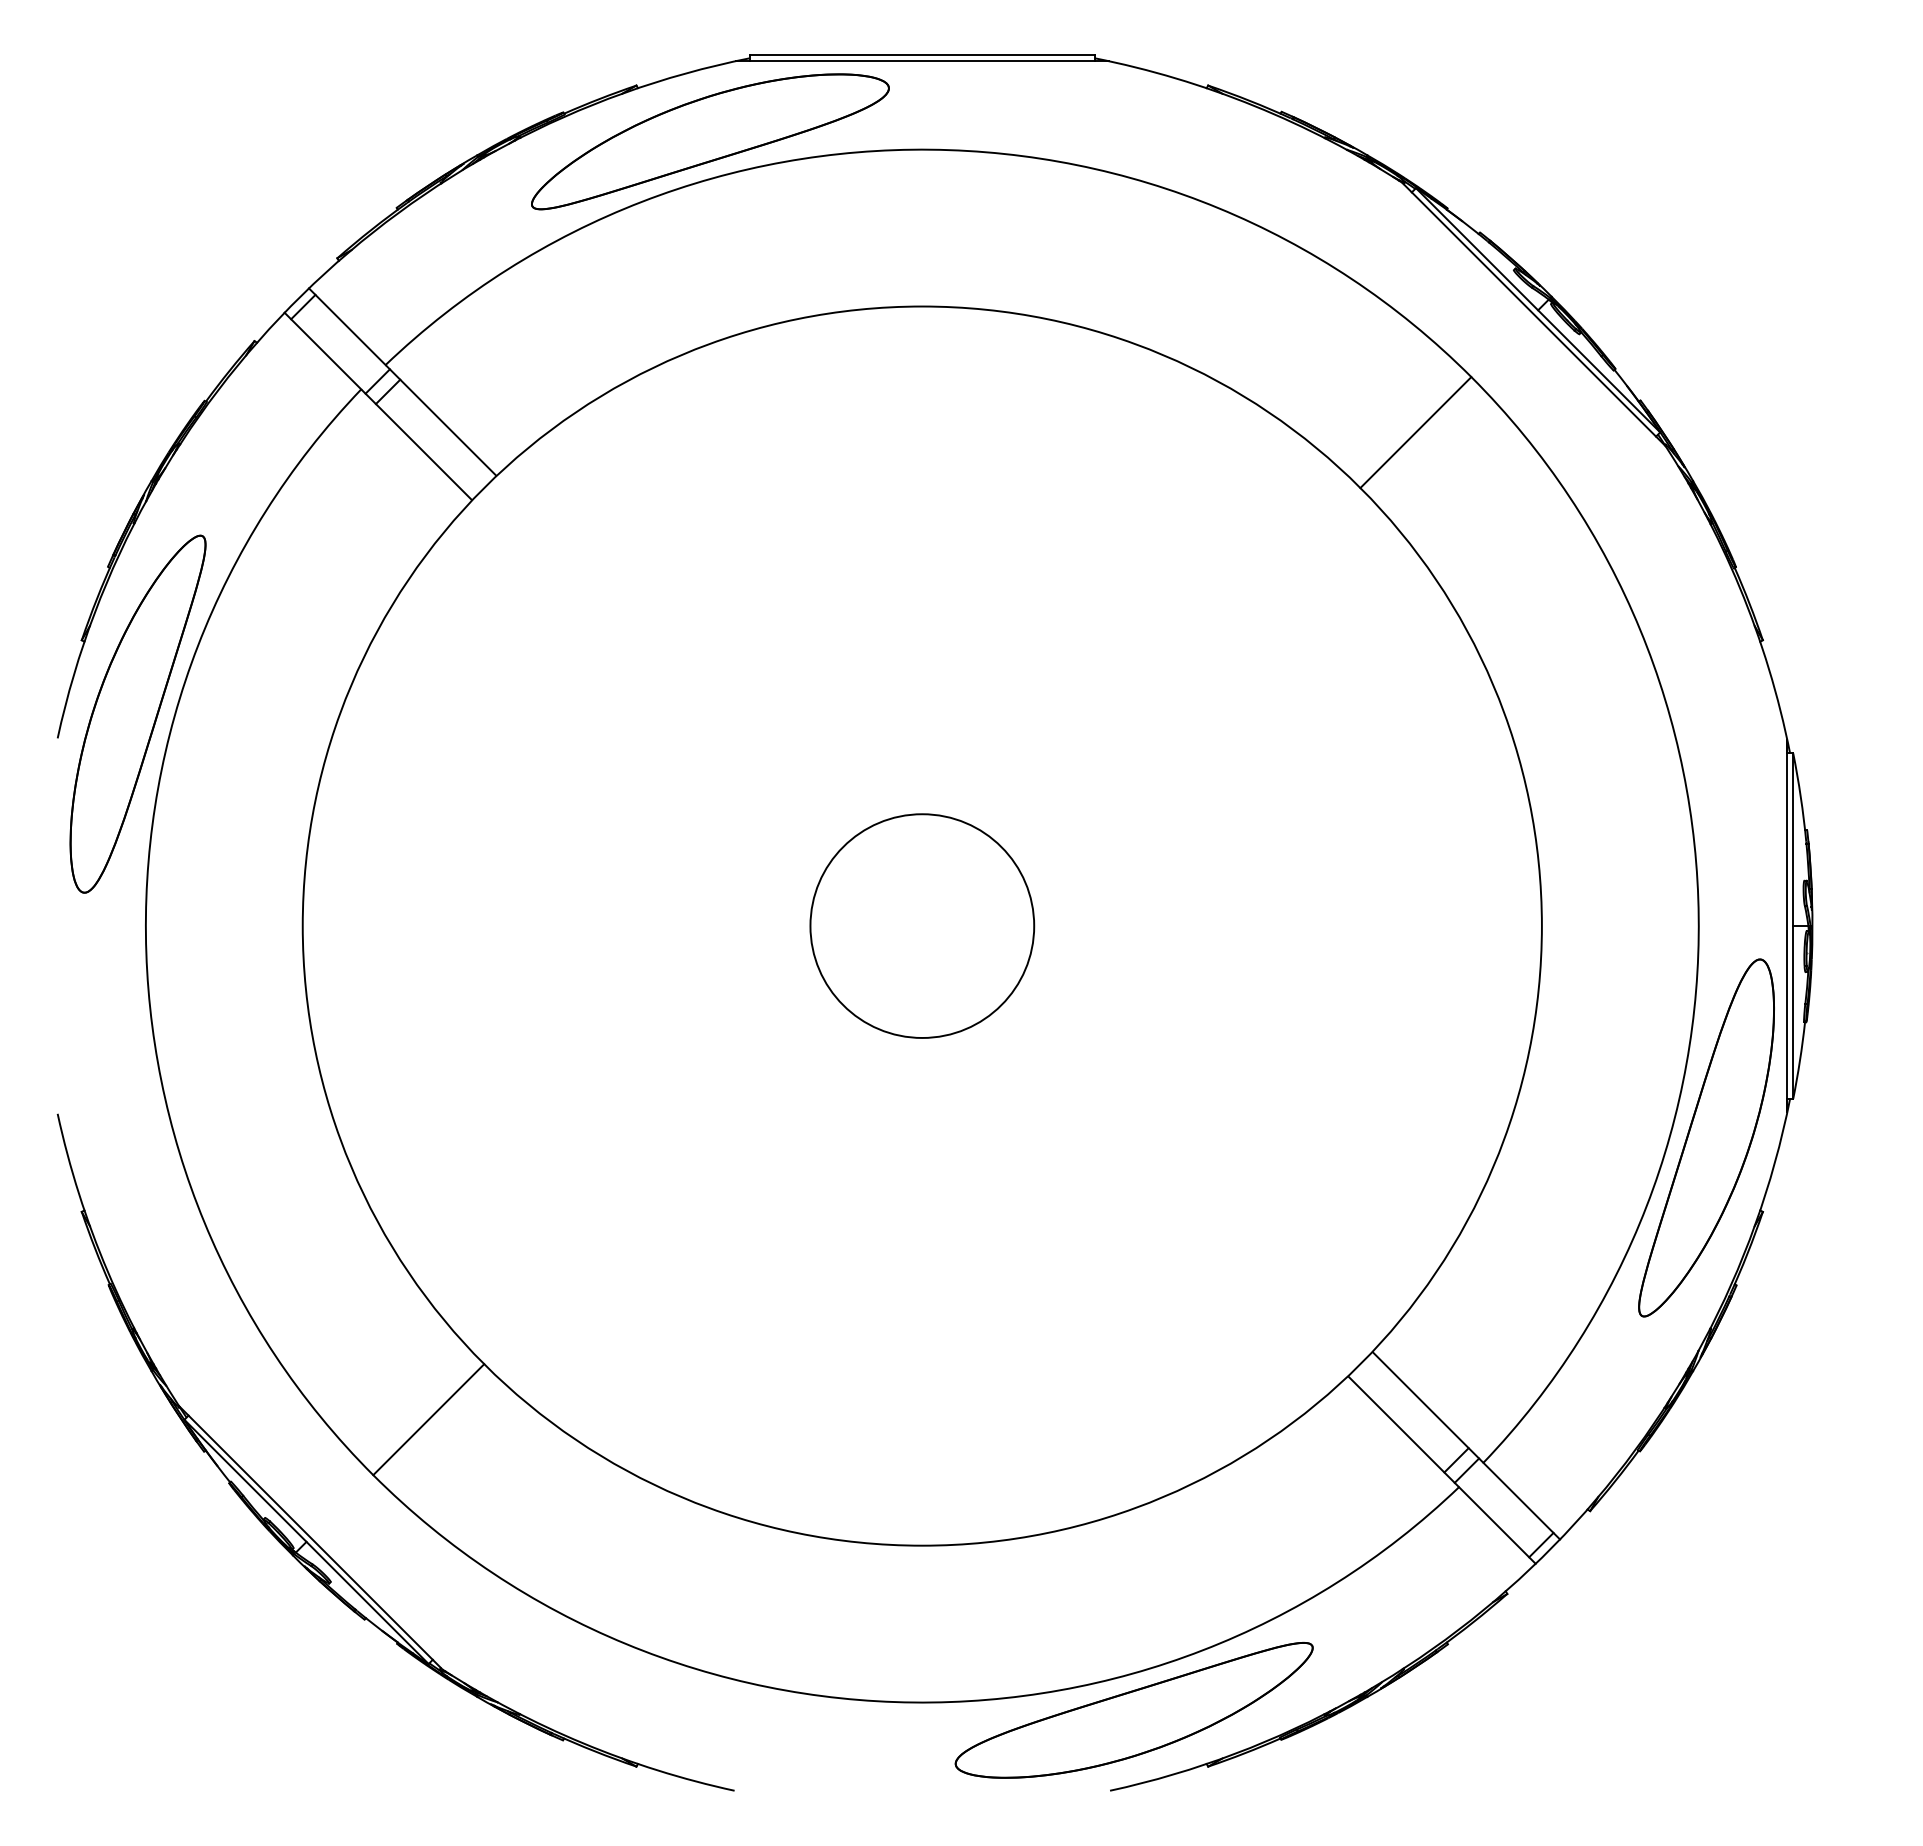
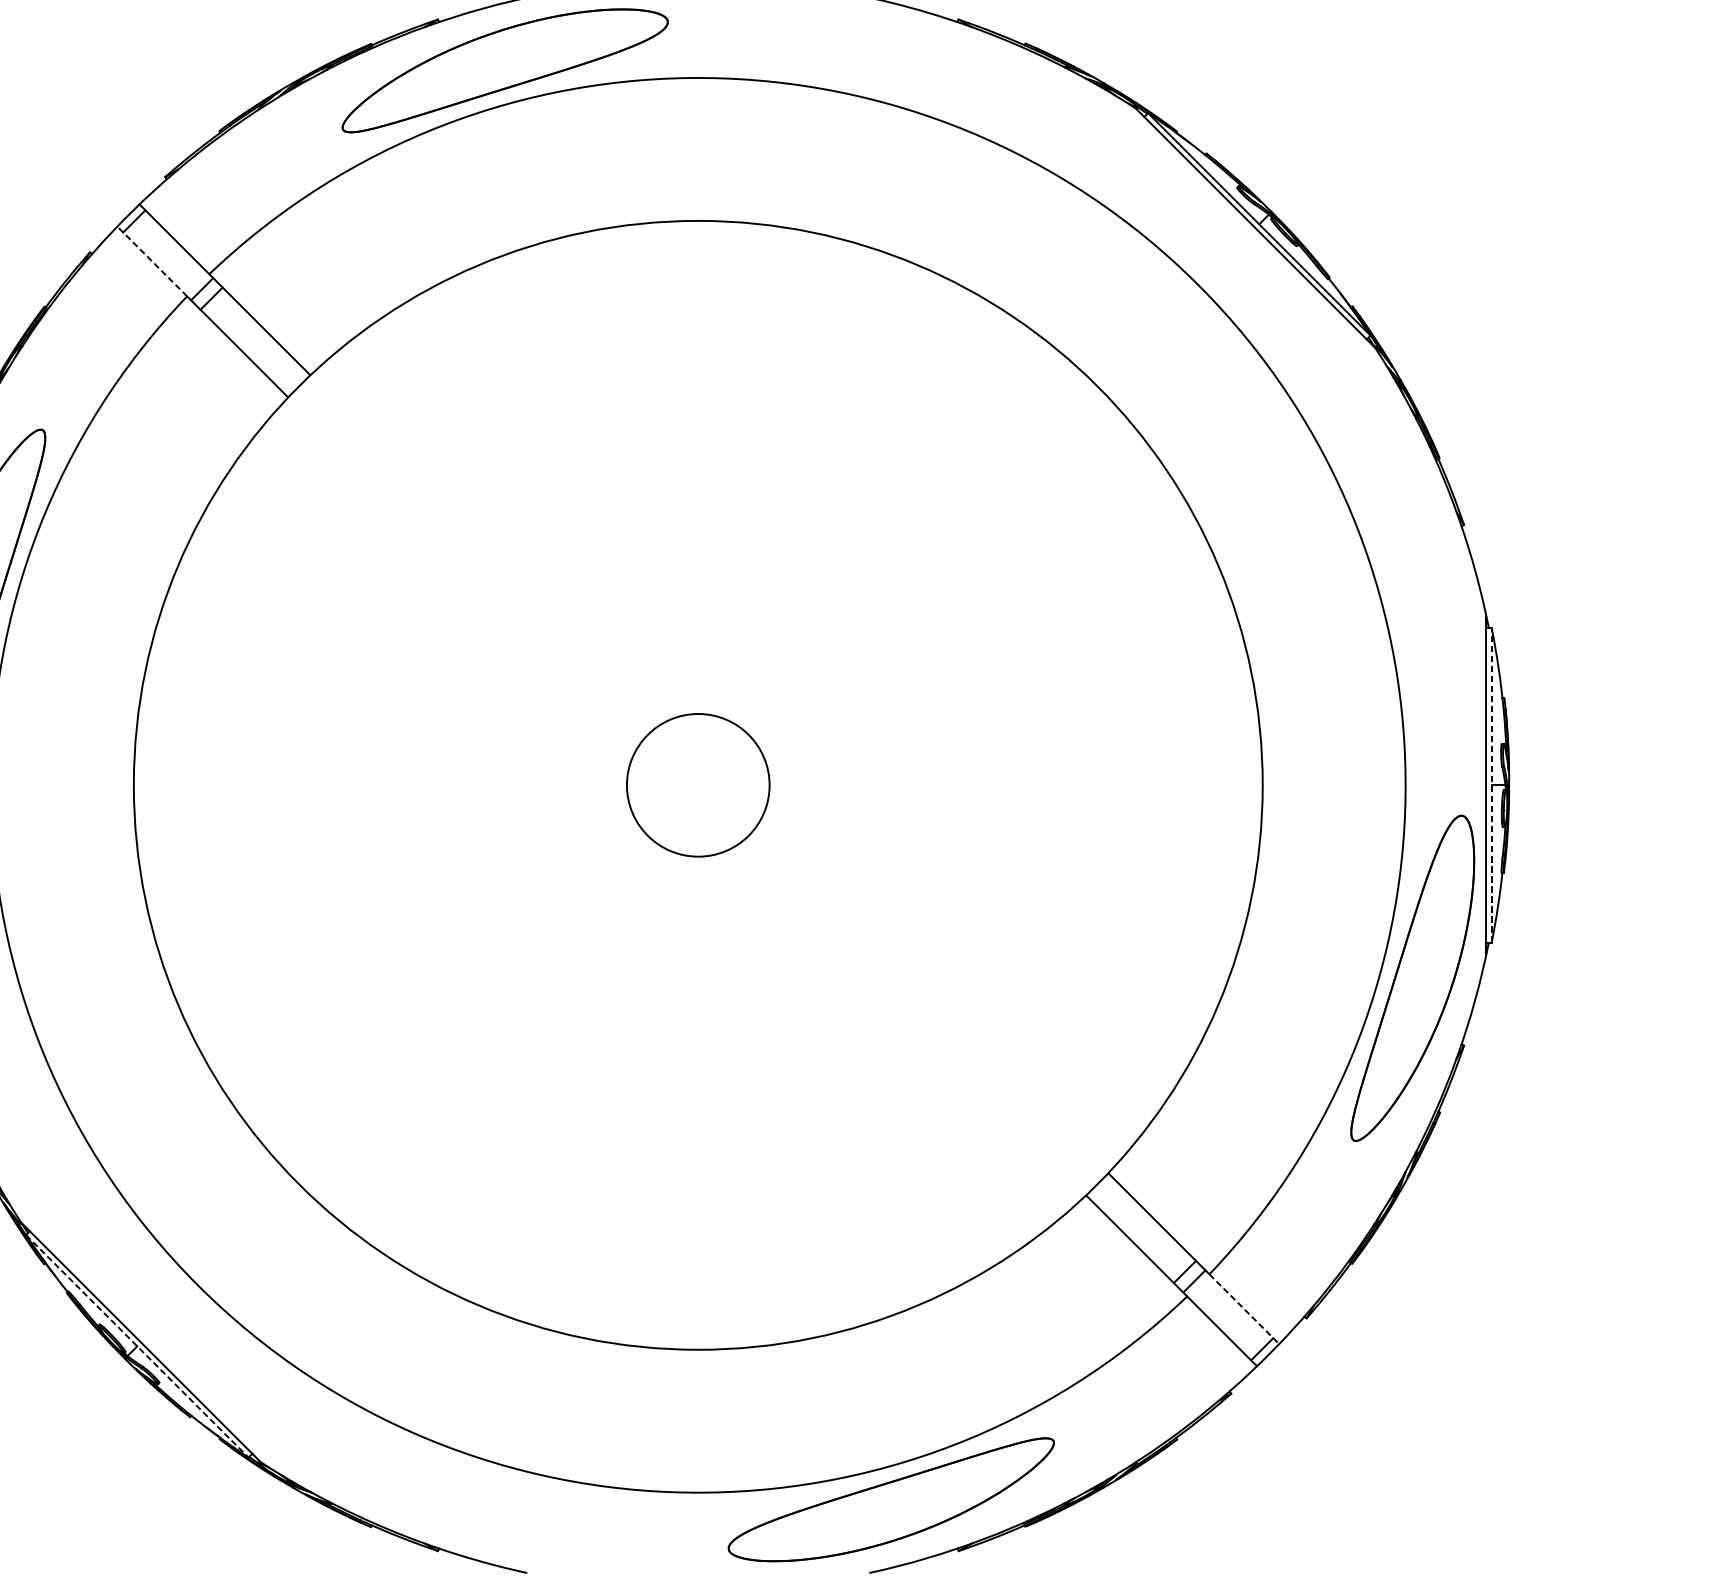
line: (322, 350) -> (151, 260), solid -> dashed
line: (1415, 432) -> (1147, 335), removed
circle: (922, 925) -> (698, 784), size x0.7
line: (1793, 926) -> (1491, 785), solid -> dashed
line: (428, 1419) -> (248, 1234), removed
line: (1522, 1501) -> (1245, 1309), solid -> dashed
line: (306, 1541) -> (137, 1345), solid -> dashed

